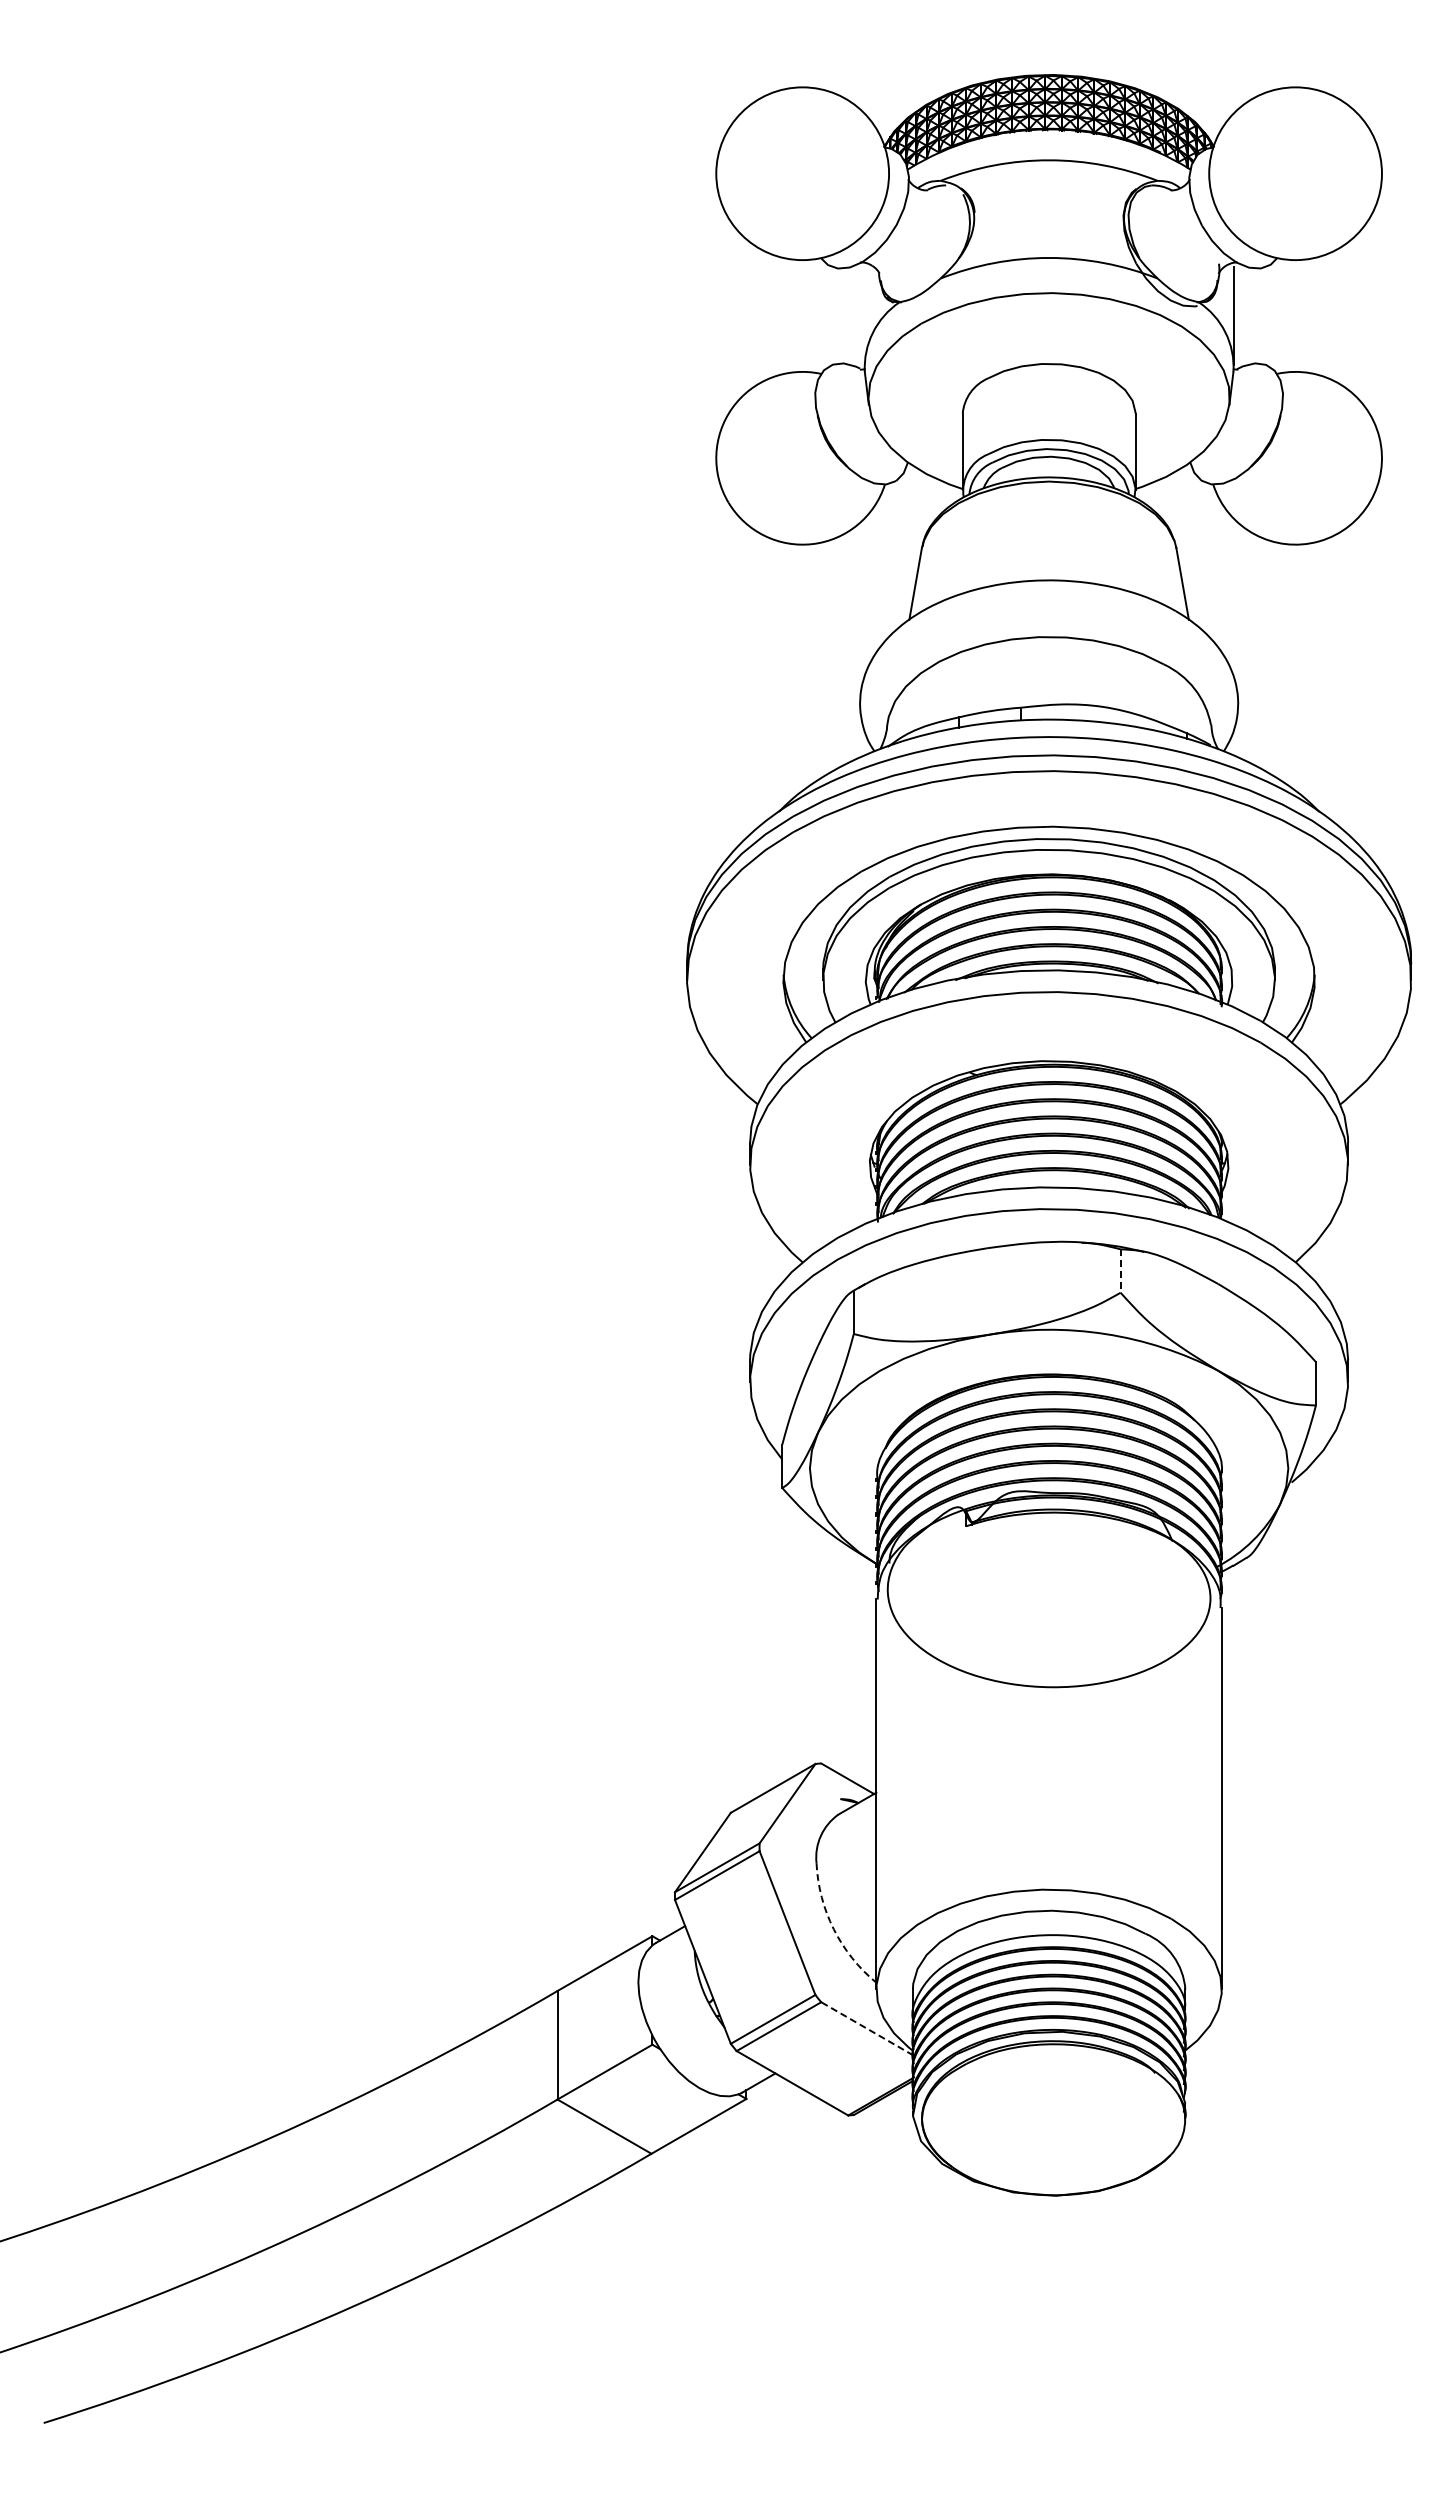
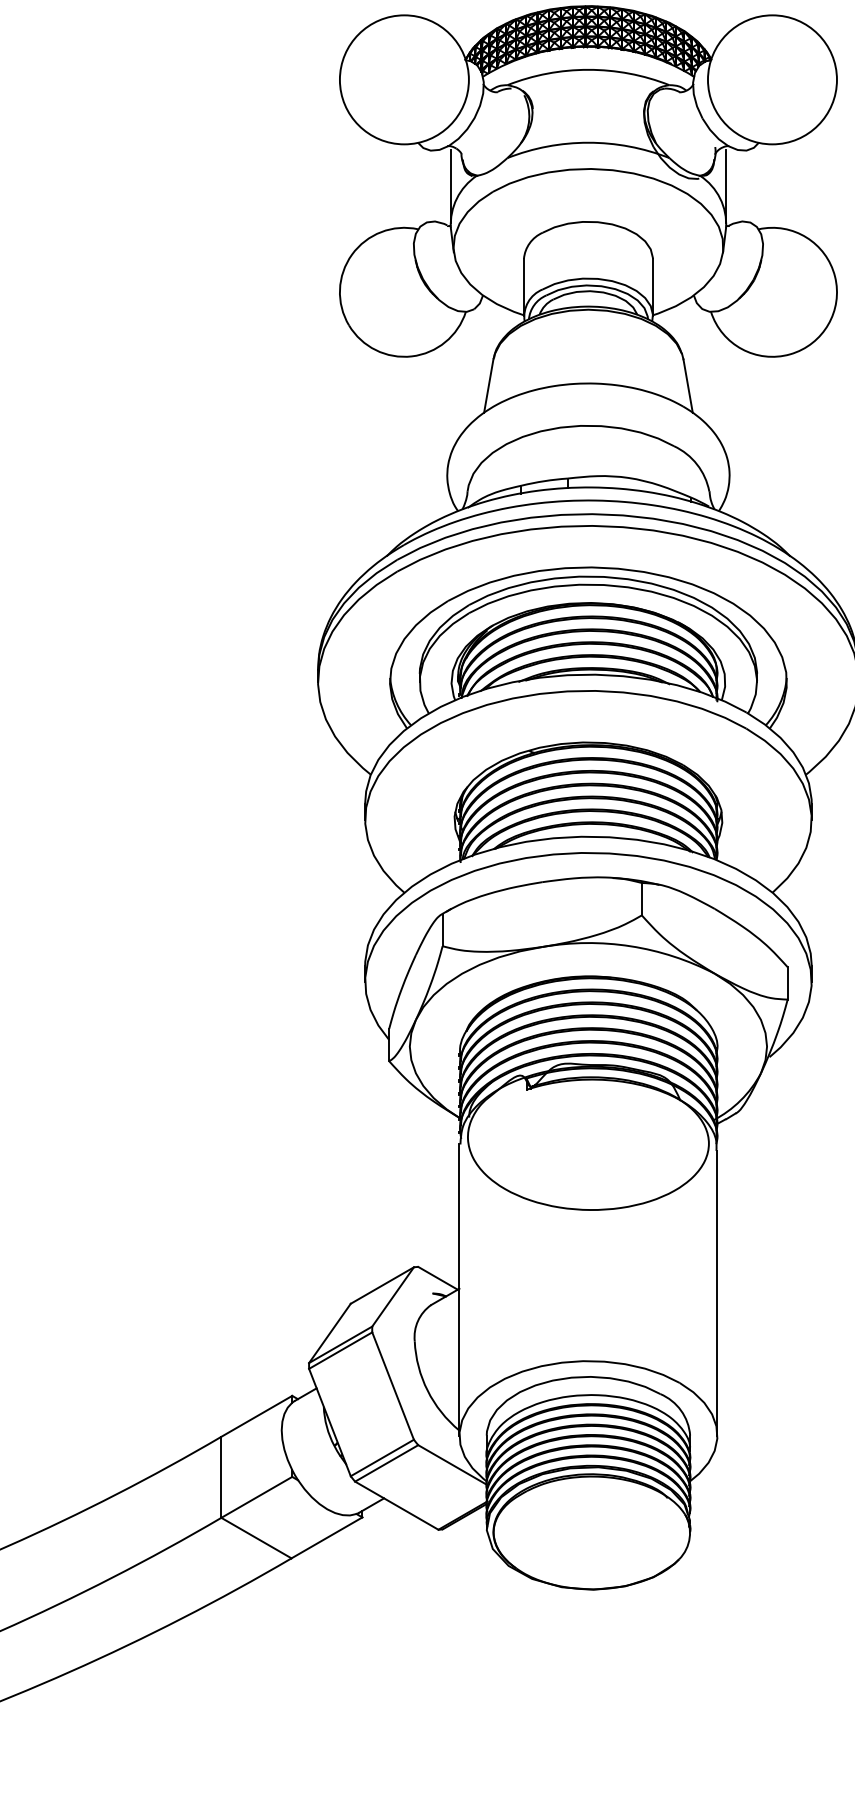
line: (864, 315) -> (450, 185), added
line: (1120, 1271) -> (641, 899), dashed -> solid
arc: (833, 1929) -> (427, 1390), dashed -> solid
line: (866, 2028) -> (452, 1464), dashed -> solid

